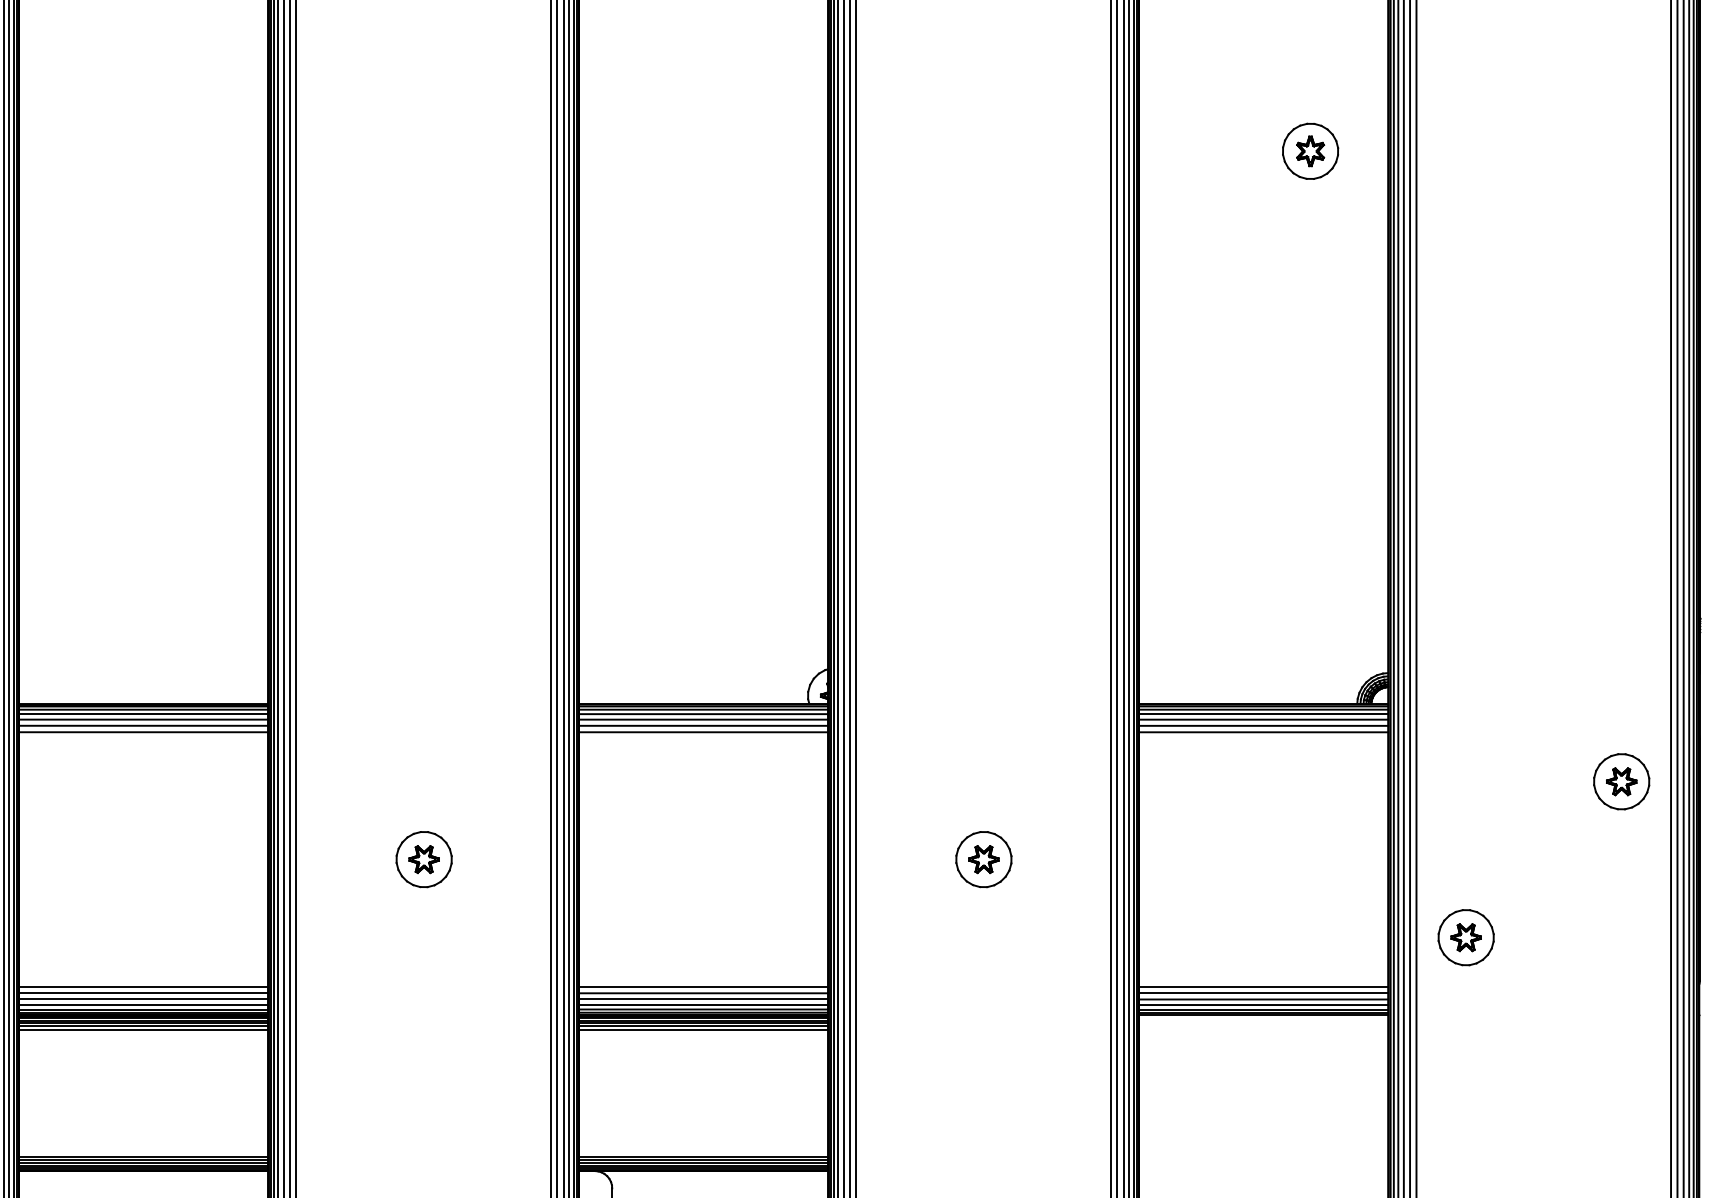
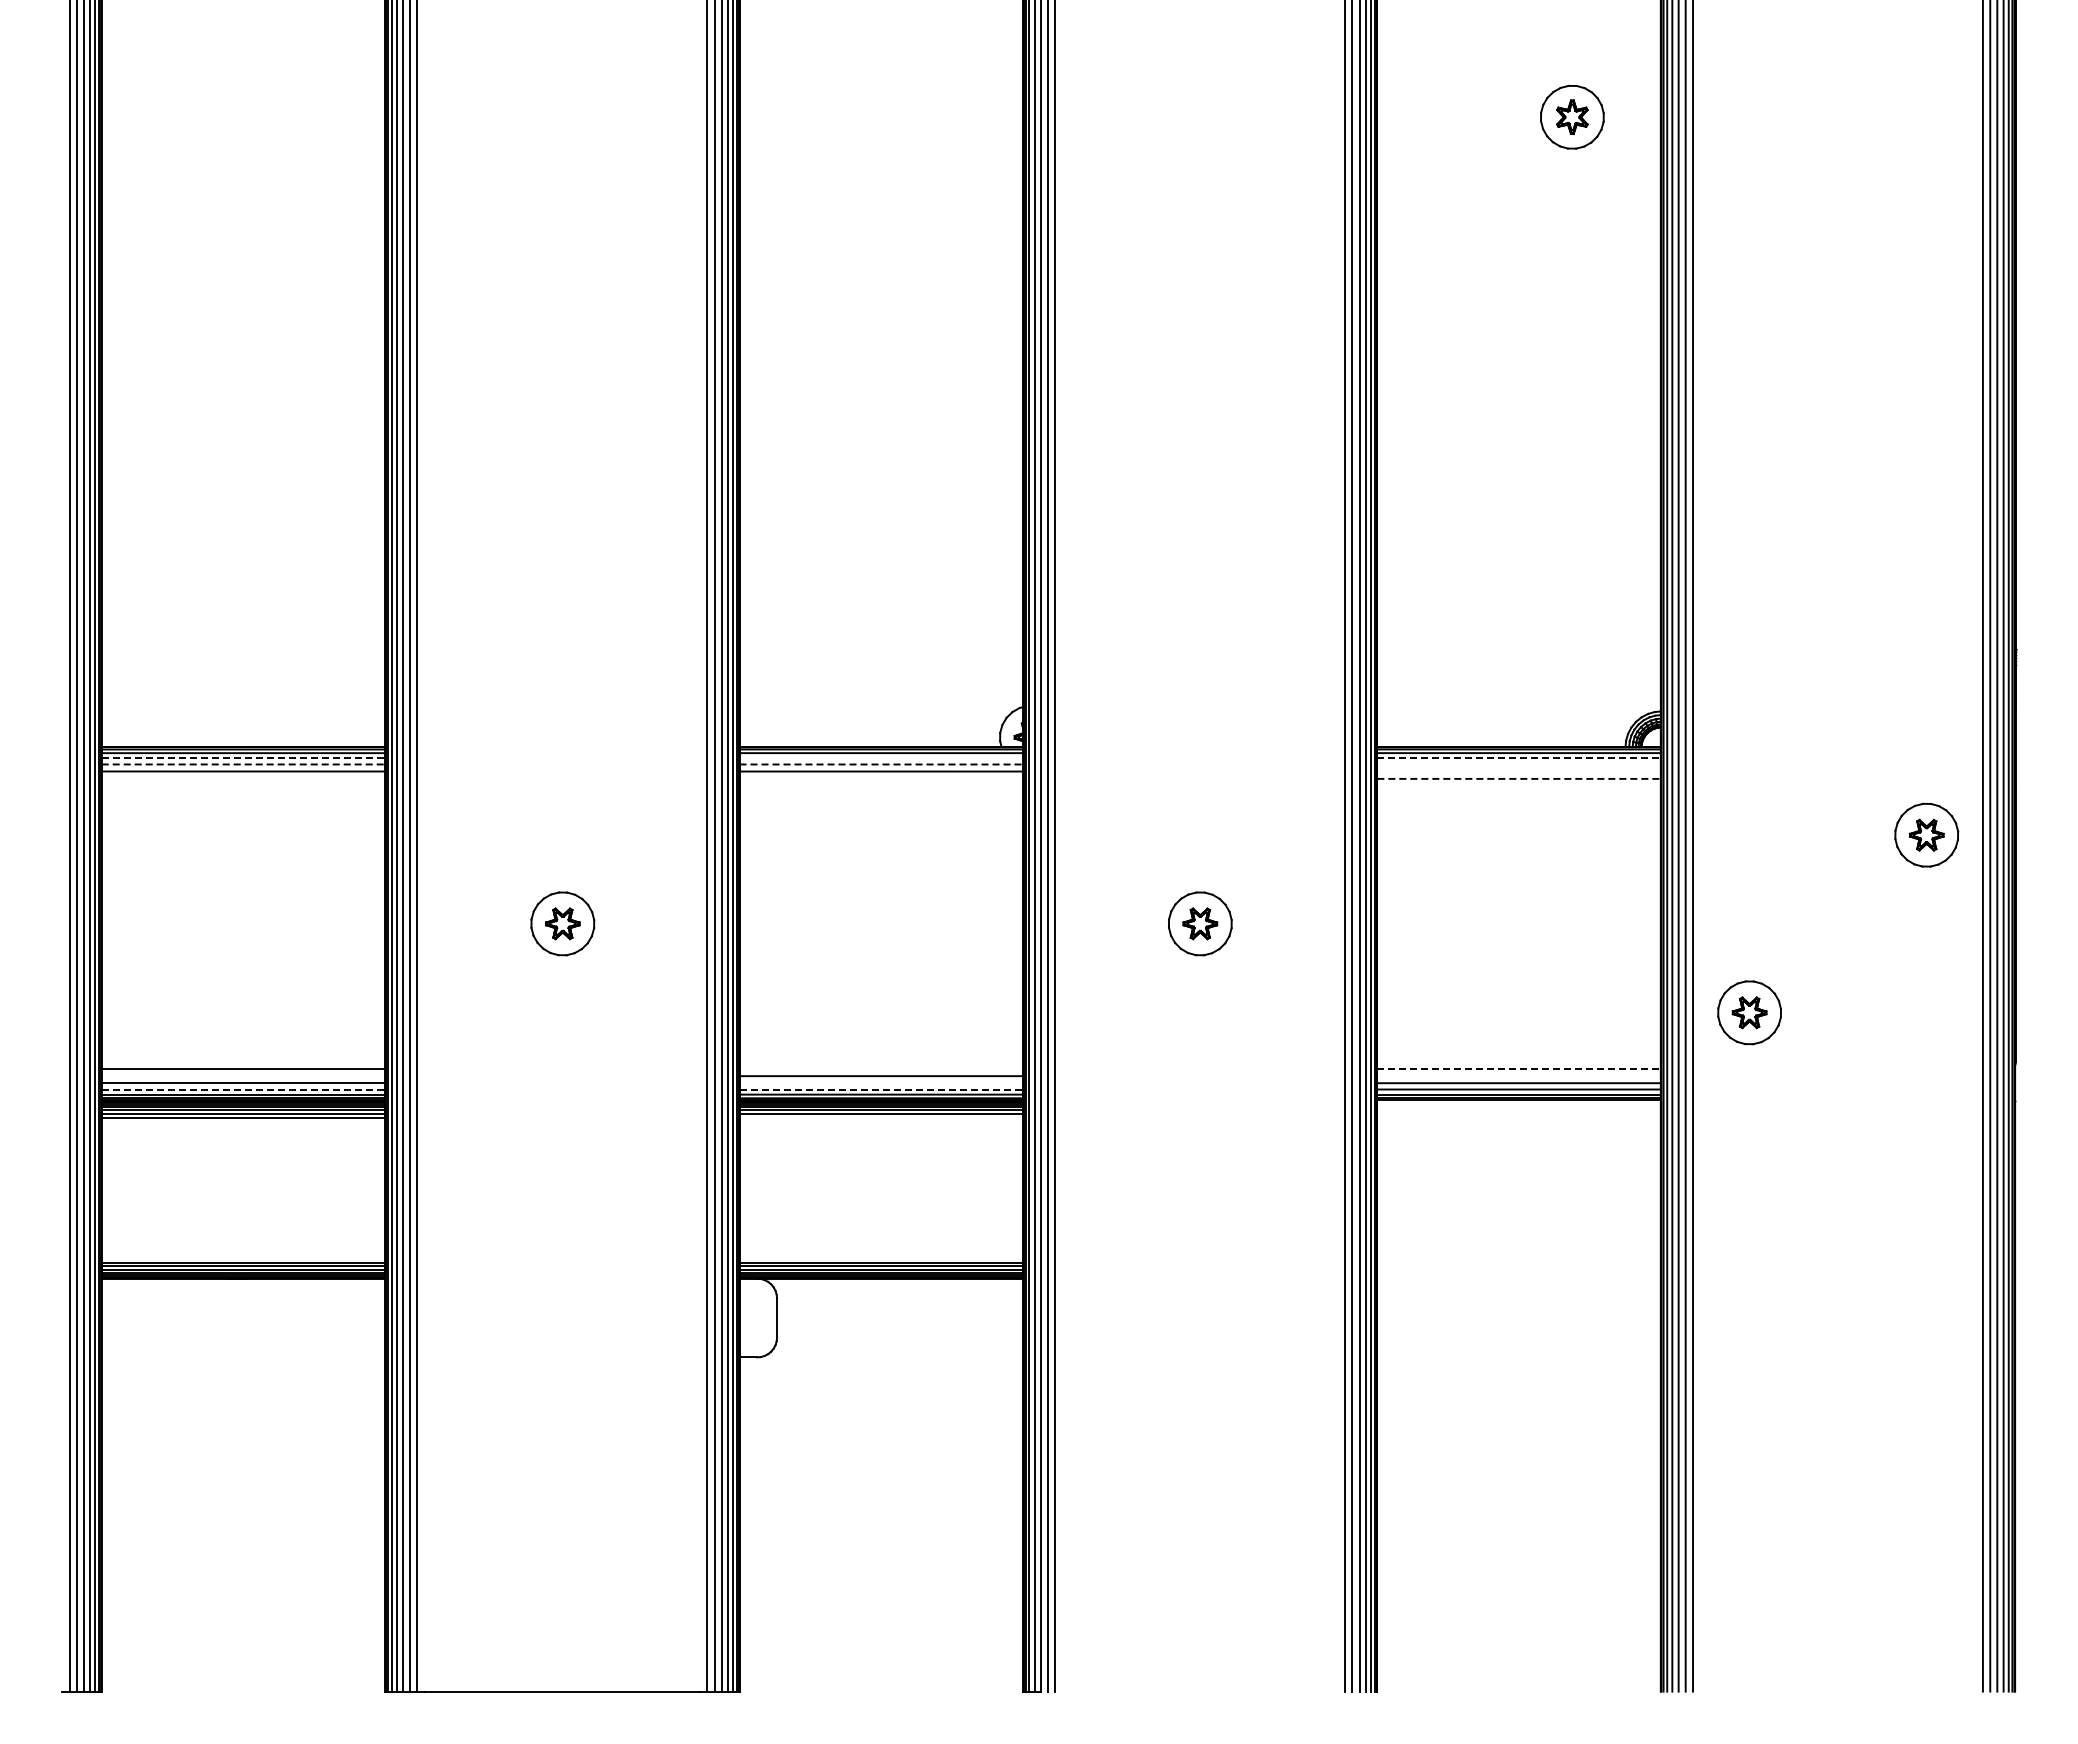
line: (143, 714) -> (243, 758), solid -> dashed
line: (703, 714) -> (880, 758), removed
line: (1264, 714) -> (1519, 758), solid -> dashed
line: (143, 719) -> (243, 764), solid -> dashed
line: (703, 719) -> (881, 764), solid -> dashed
line: (1263, 719) -> (1518, 764), removed
line: (1263, 725) -> (1518, 771), removed
line: (143, 731) -> (243, 778), removed
line: (703, 731) -> (880, 778), removed
line: (1264, 731) -> (1519, 778), solid -> dashed
line: (703, 986) -> (880, 1068), removed
line: (1264, 986) -> (1519, 1068), solid -> dashed
line: (143, 993) -> (243, 1076), removed
line: (1263, 993) -> (1518, 1076), removed
line: (703, 999) -> (880, 1083), removed
line: (143, 1005) -> (243, 1089), solid -> dashed
line: (703, 1005) -> (881, 1089), solid -> dashed
line: (703, 1029) -> (880, 1117), removed

